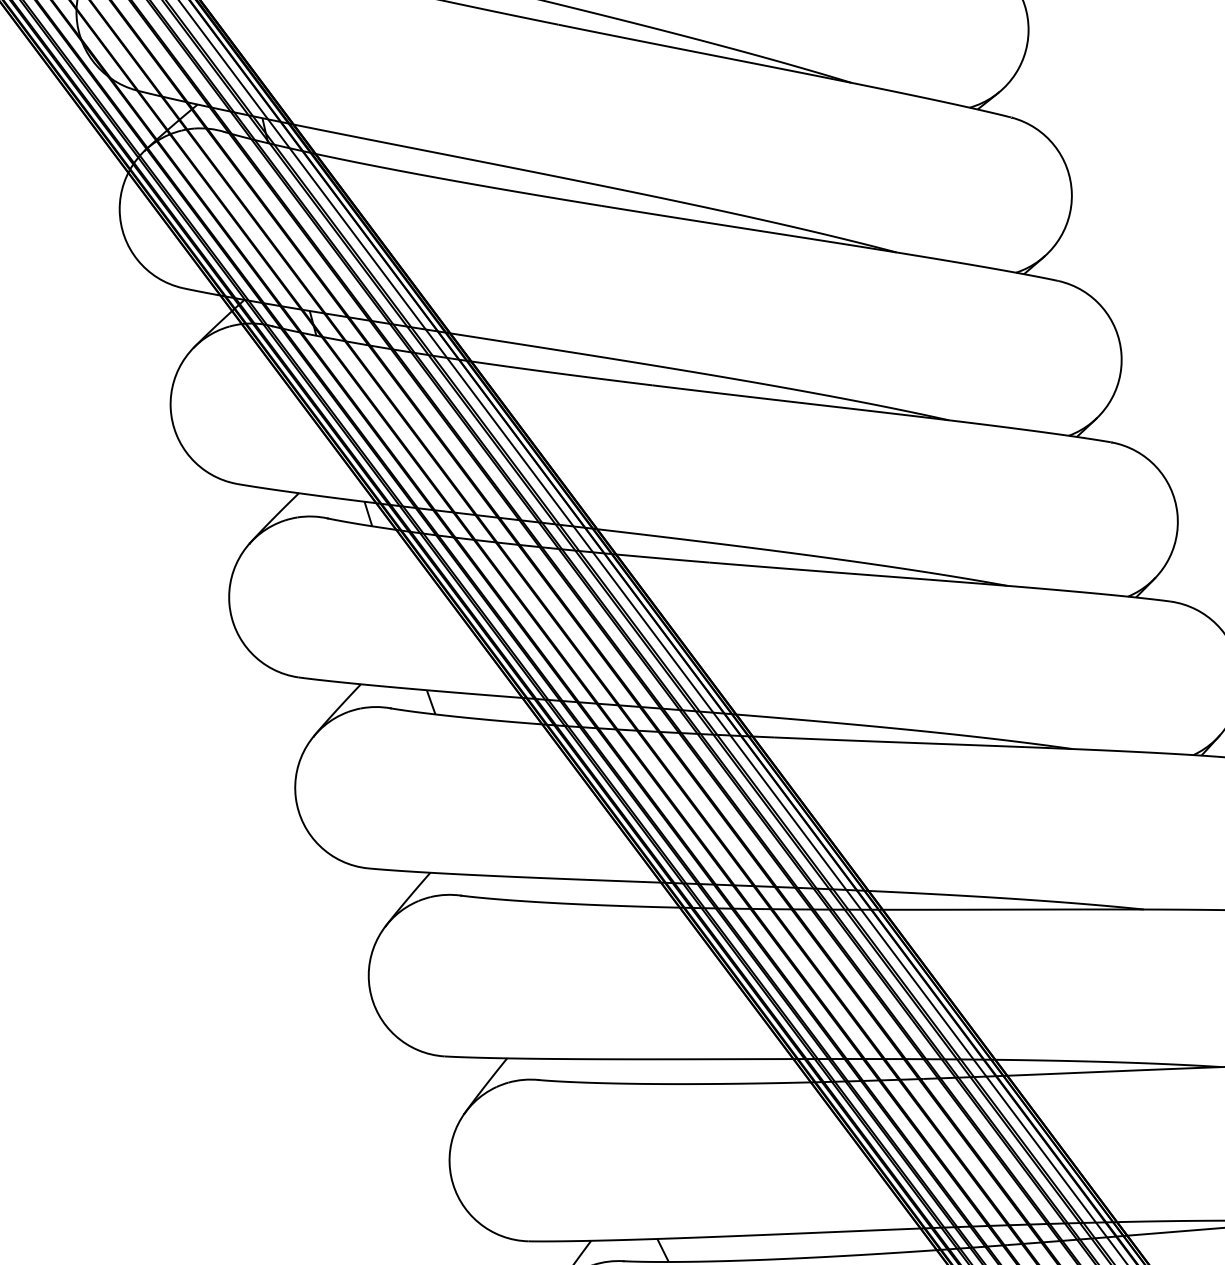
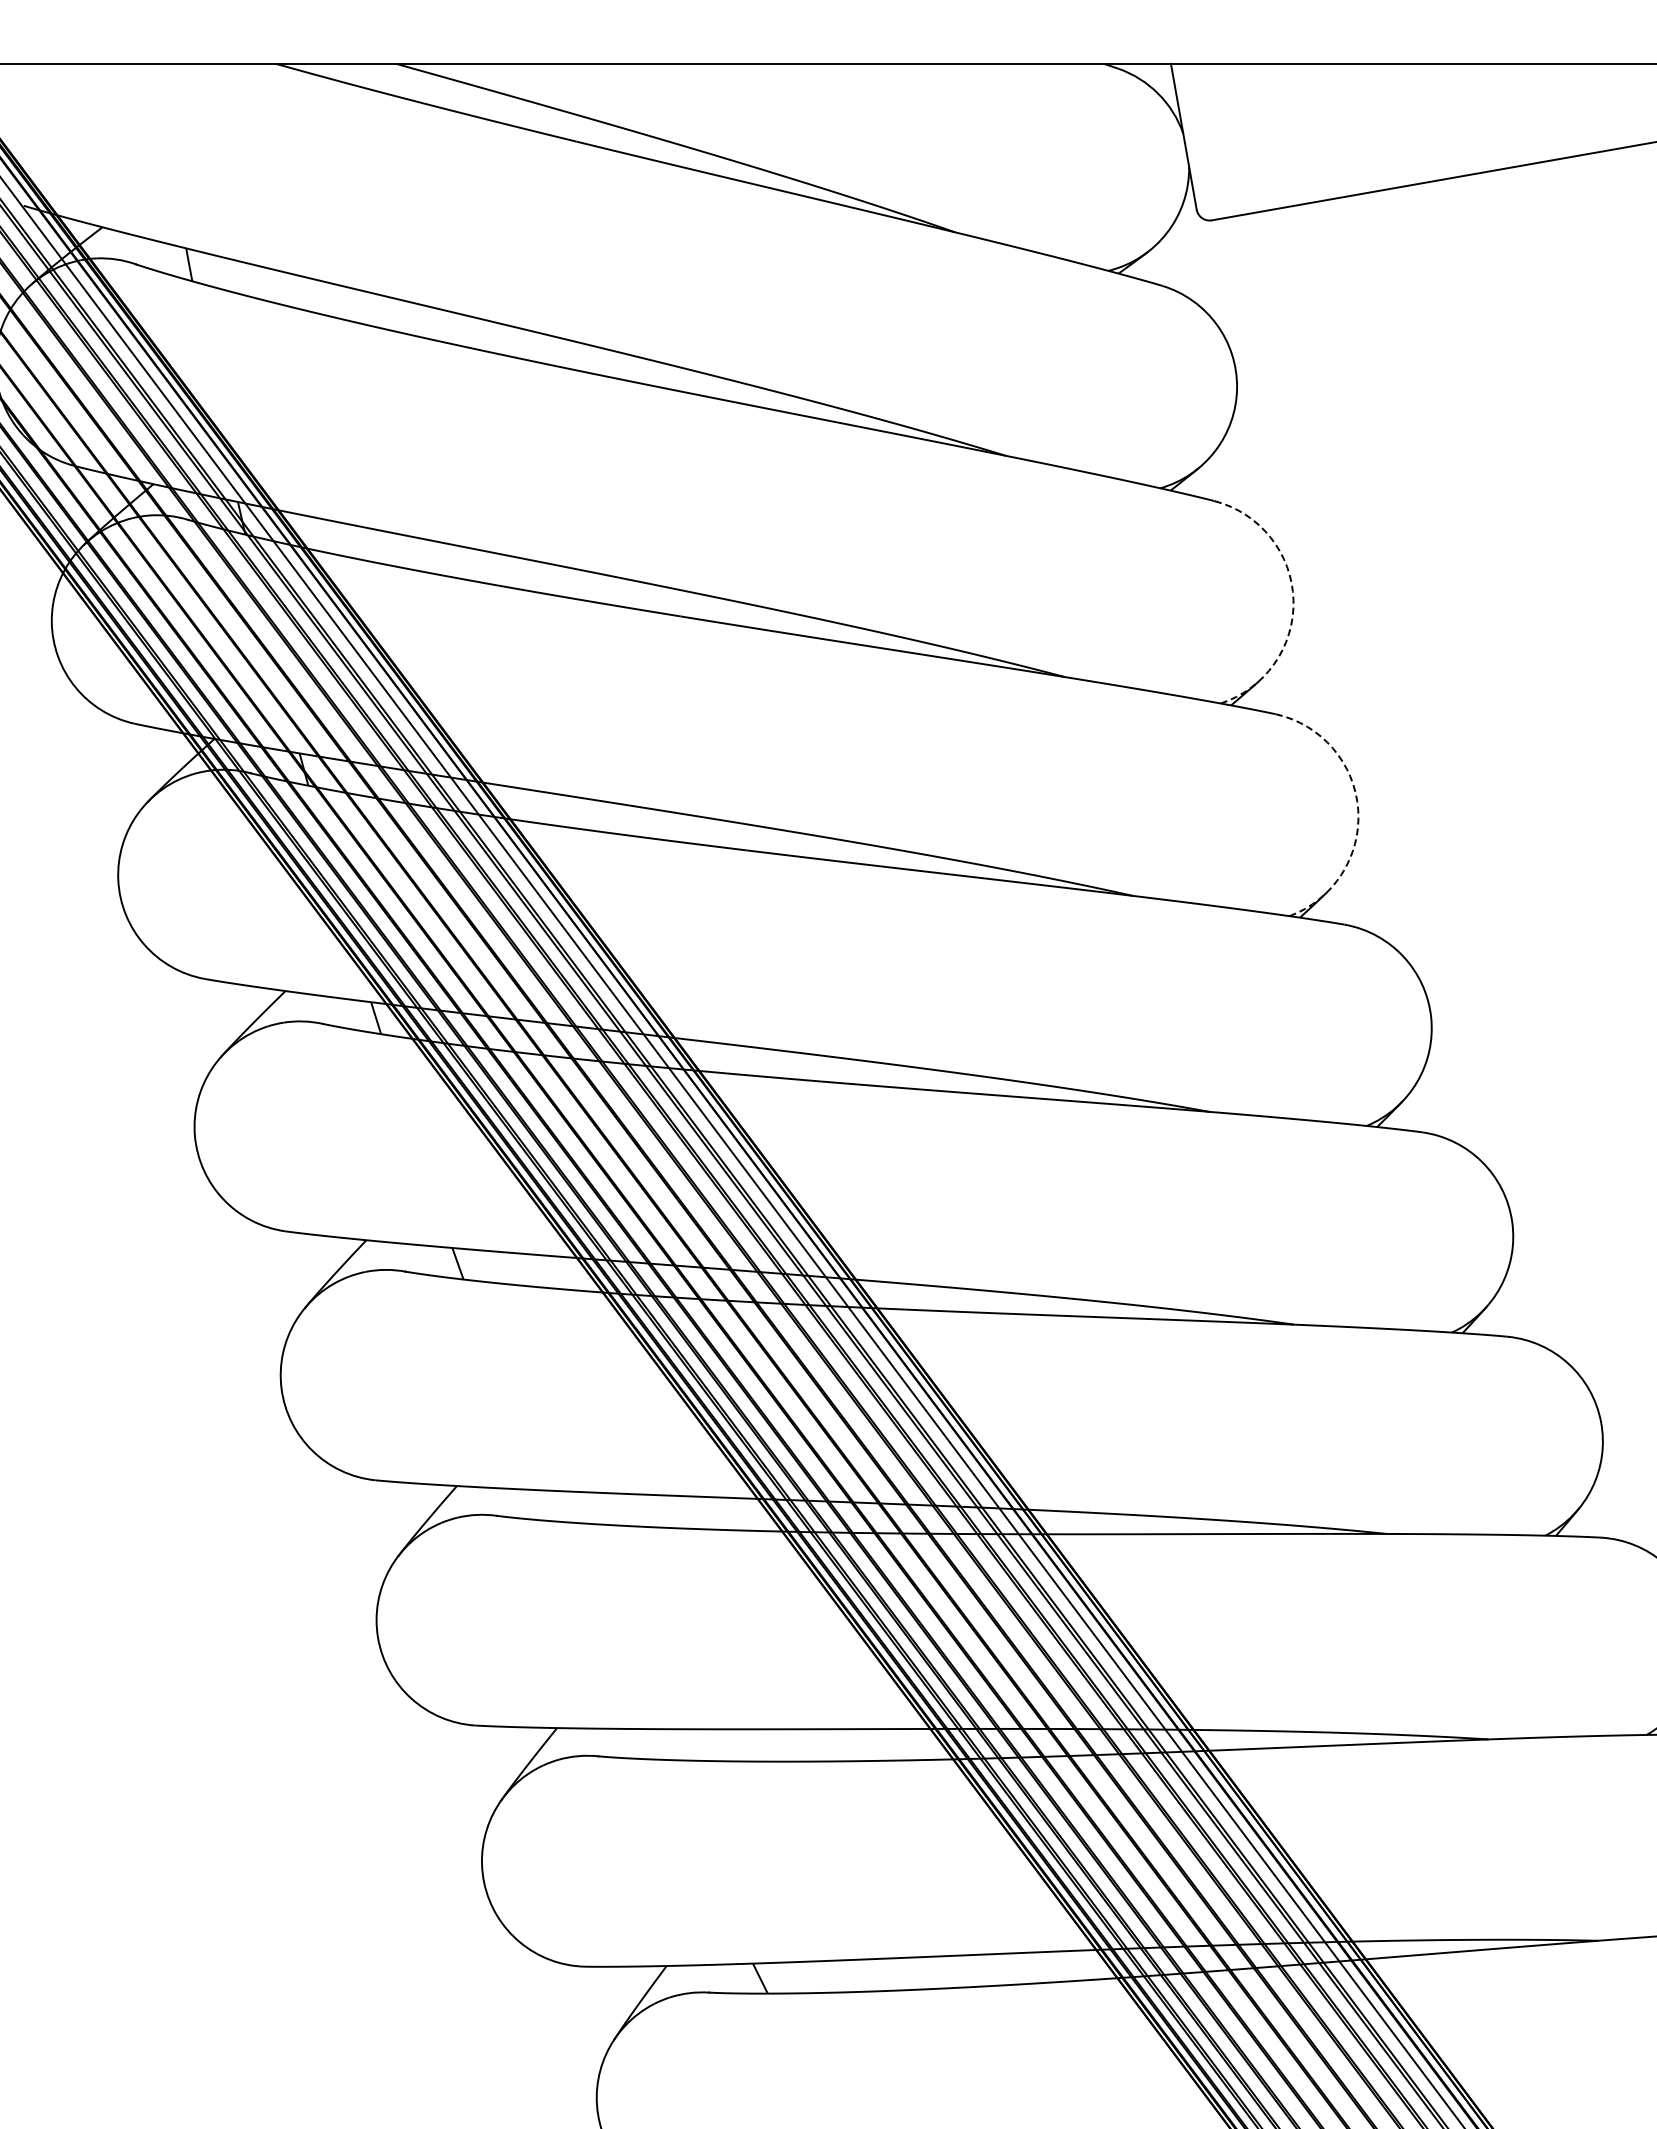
arc: (1071, 193) -> (1293, 600), solid -> dashed
arc: (1121, 354) -> (1358, 810), solid -> dashed

